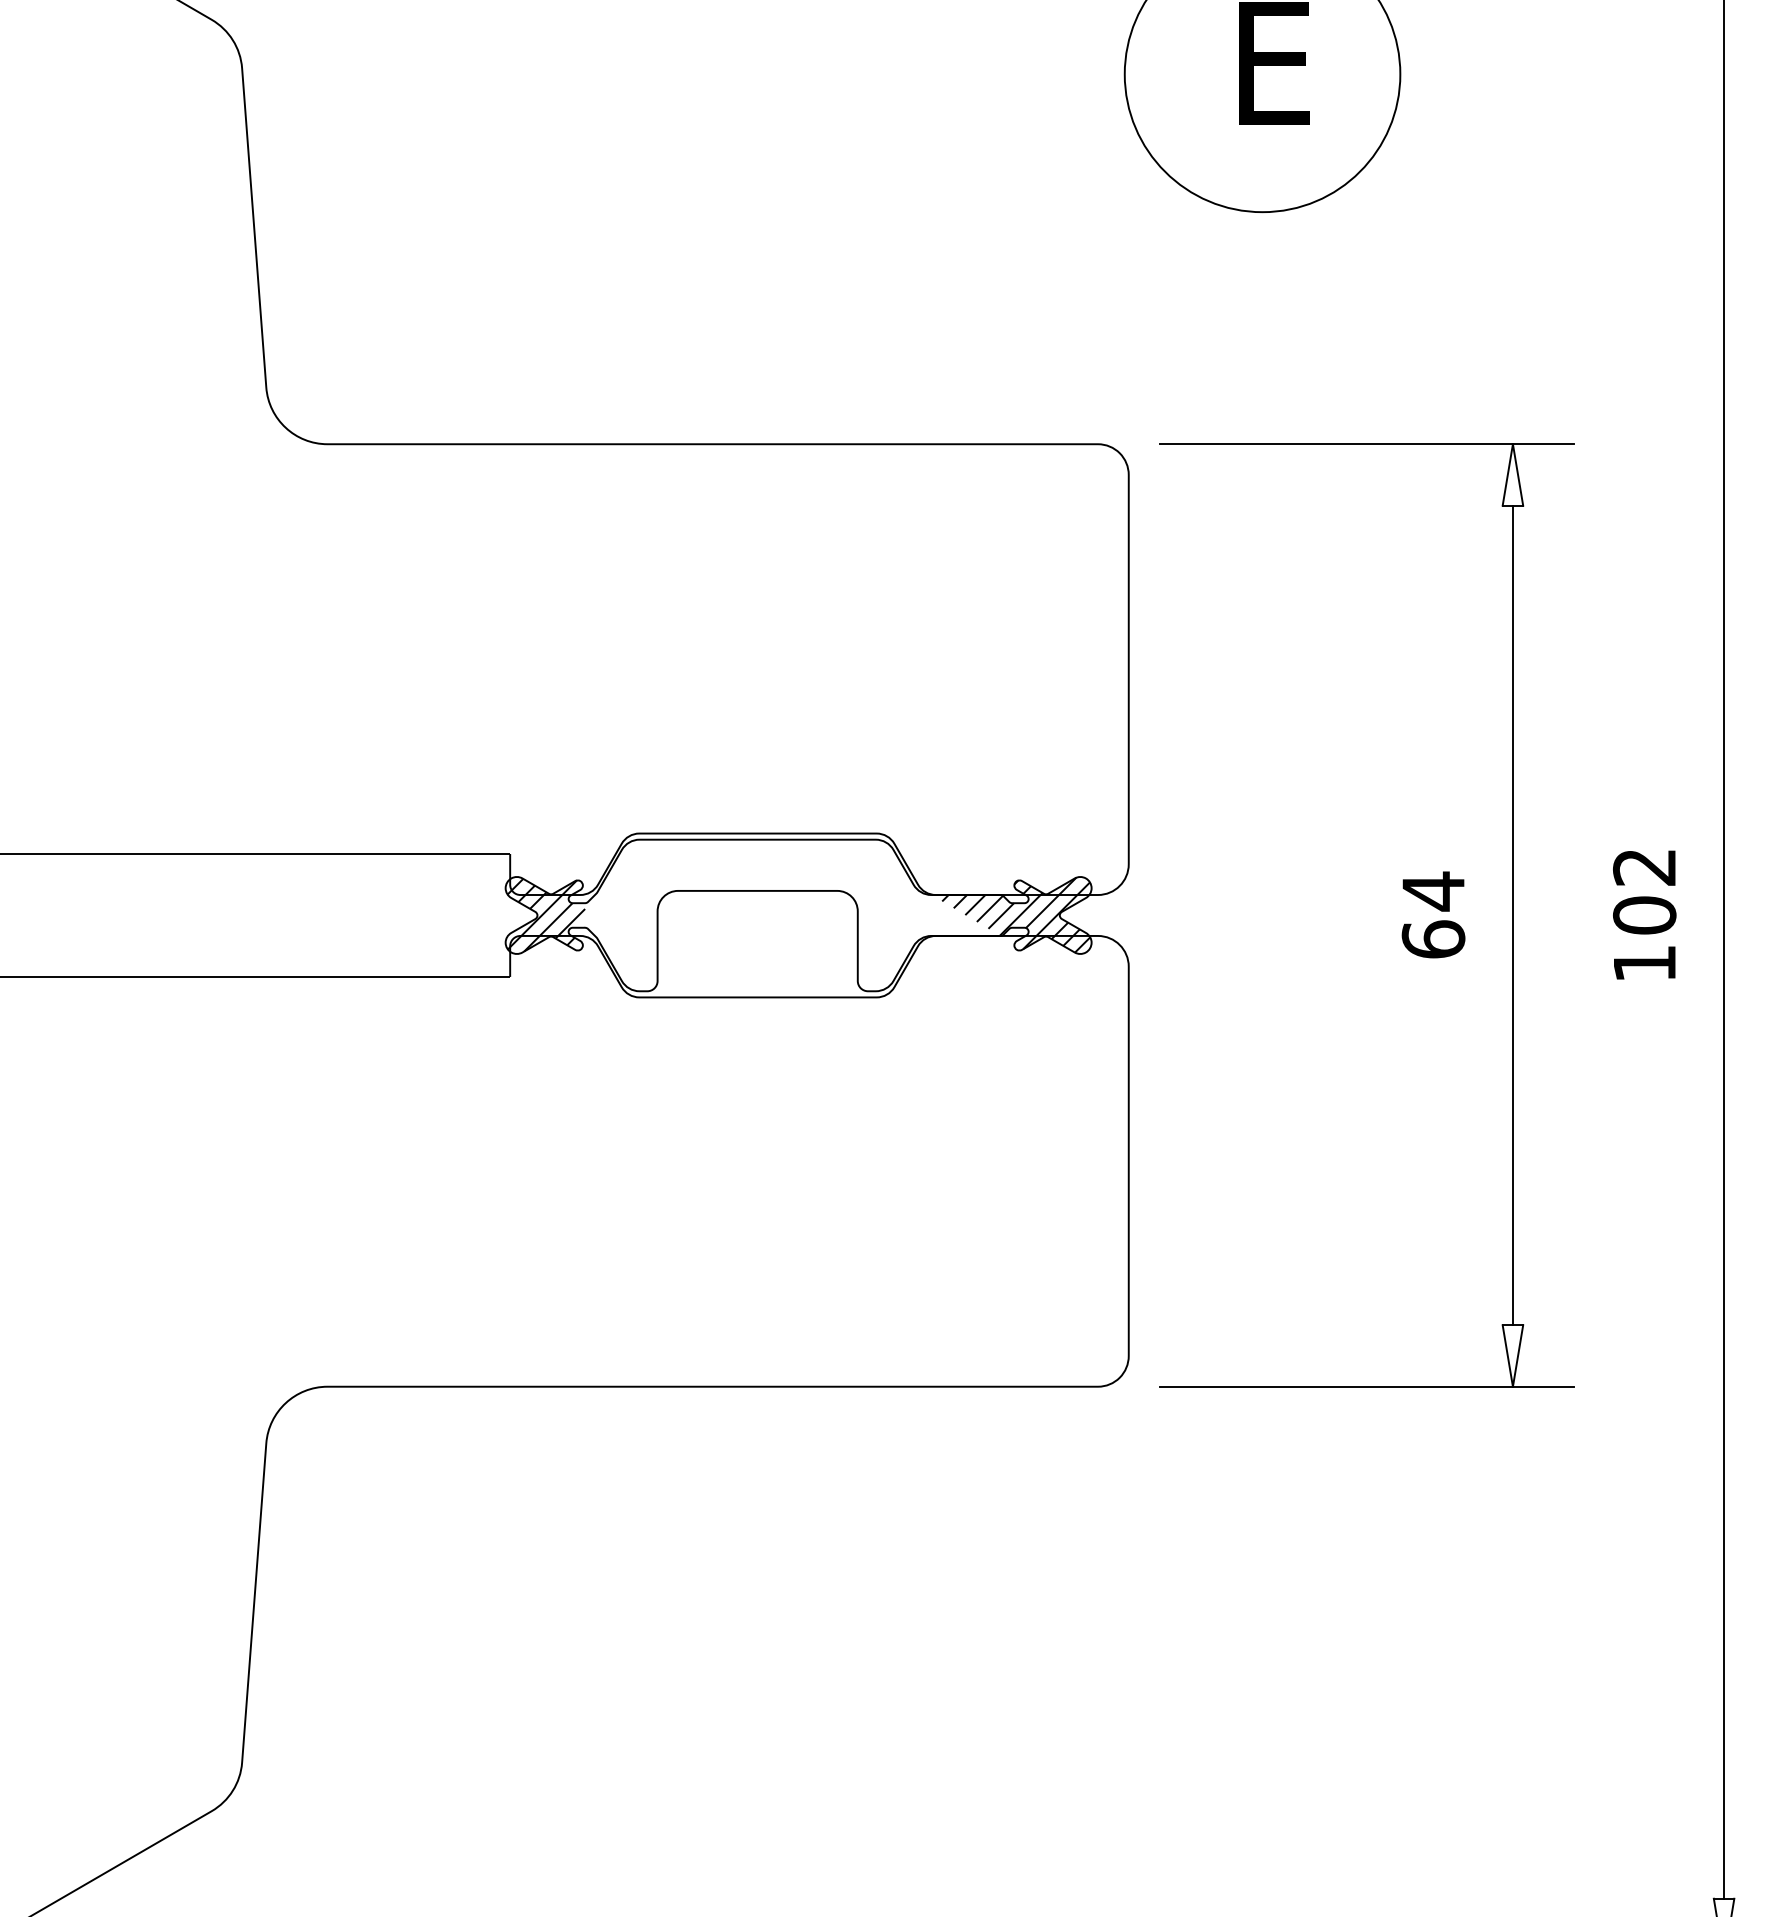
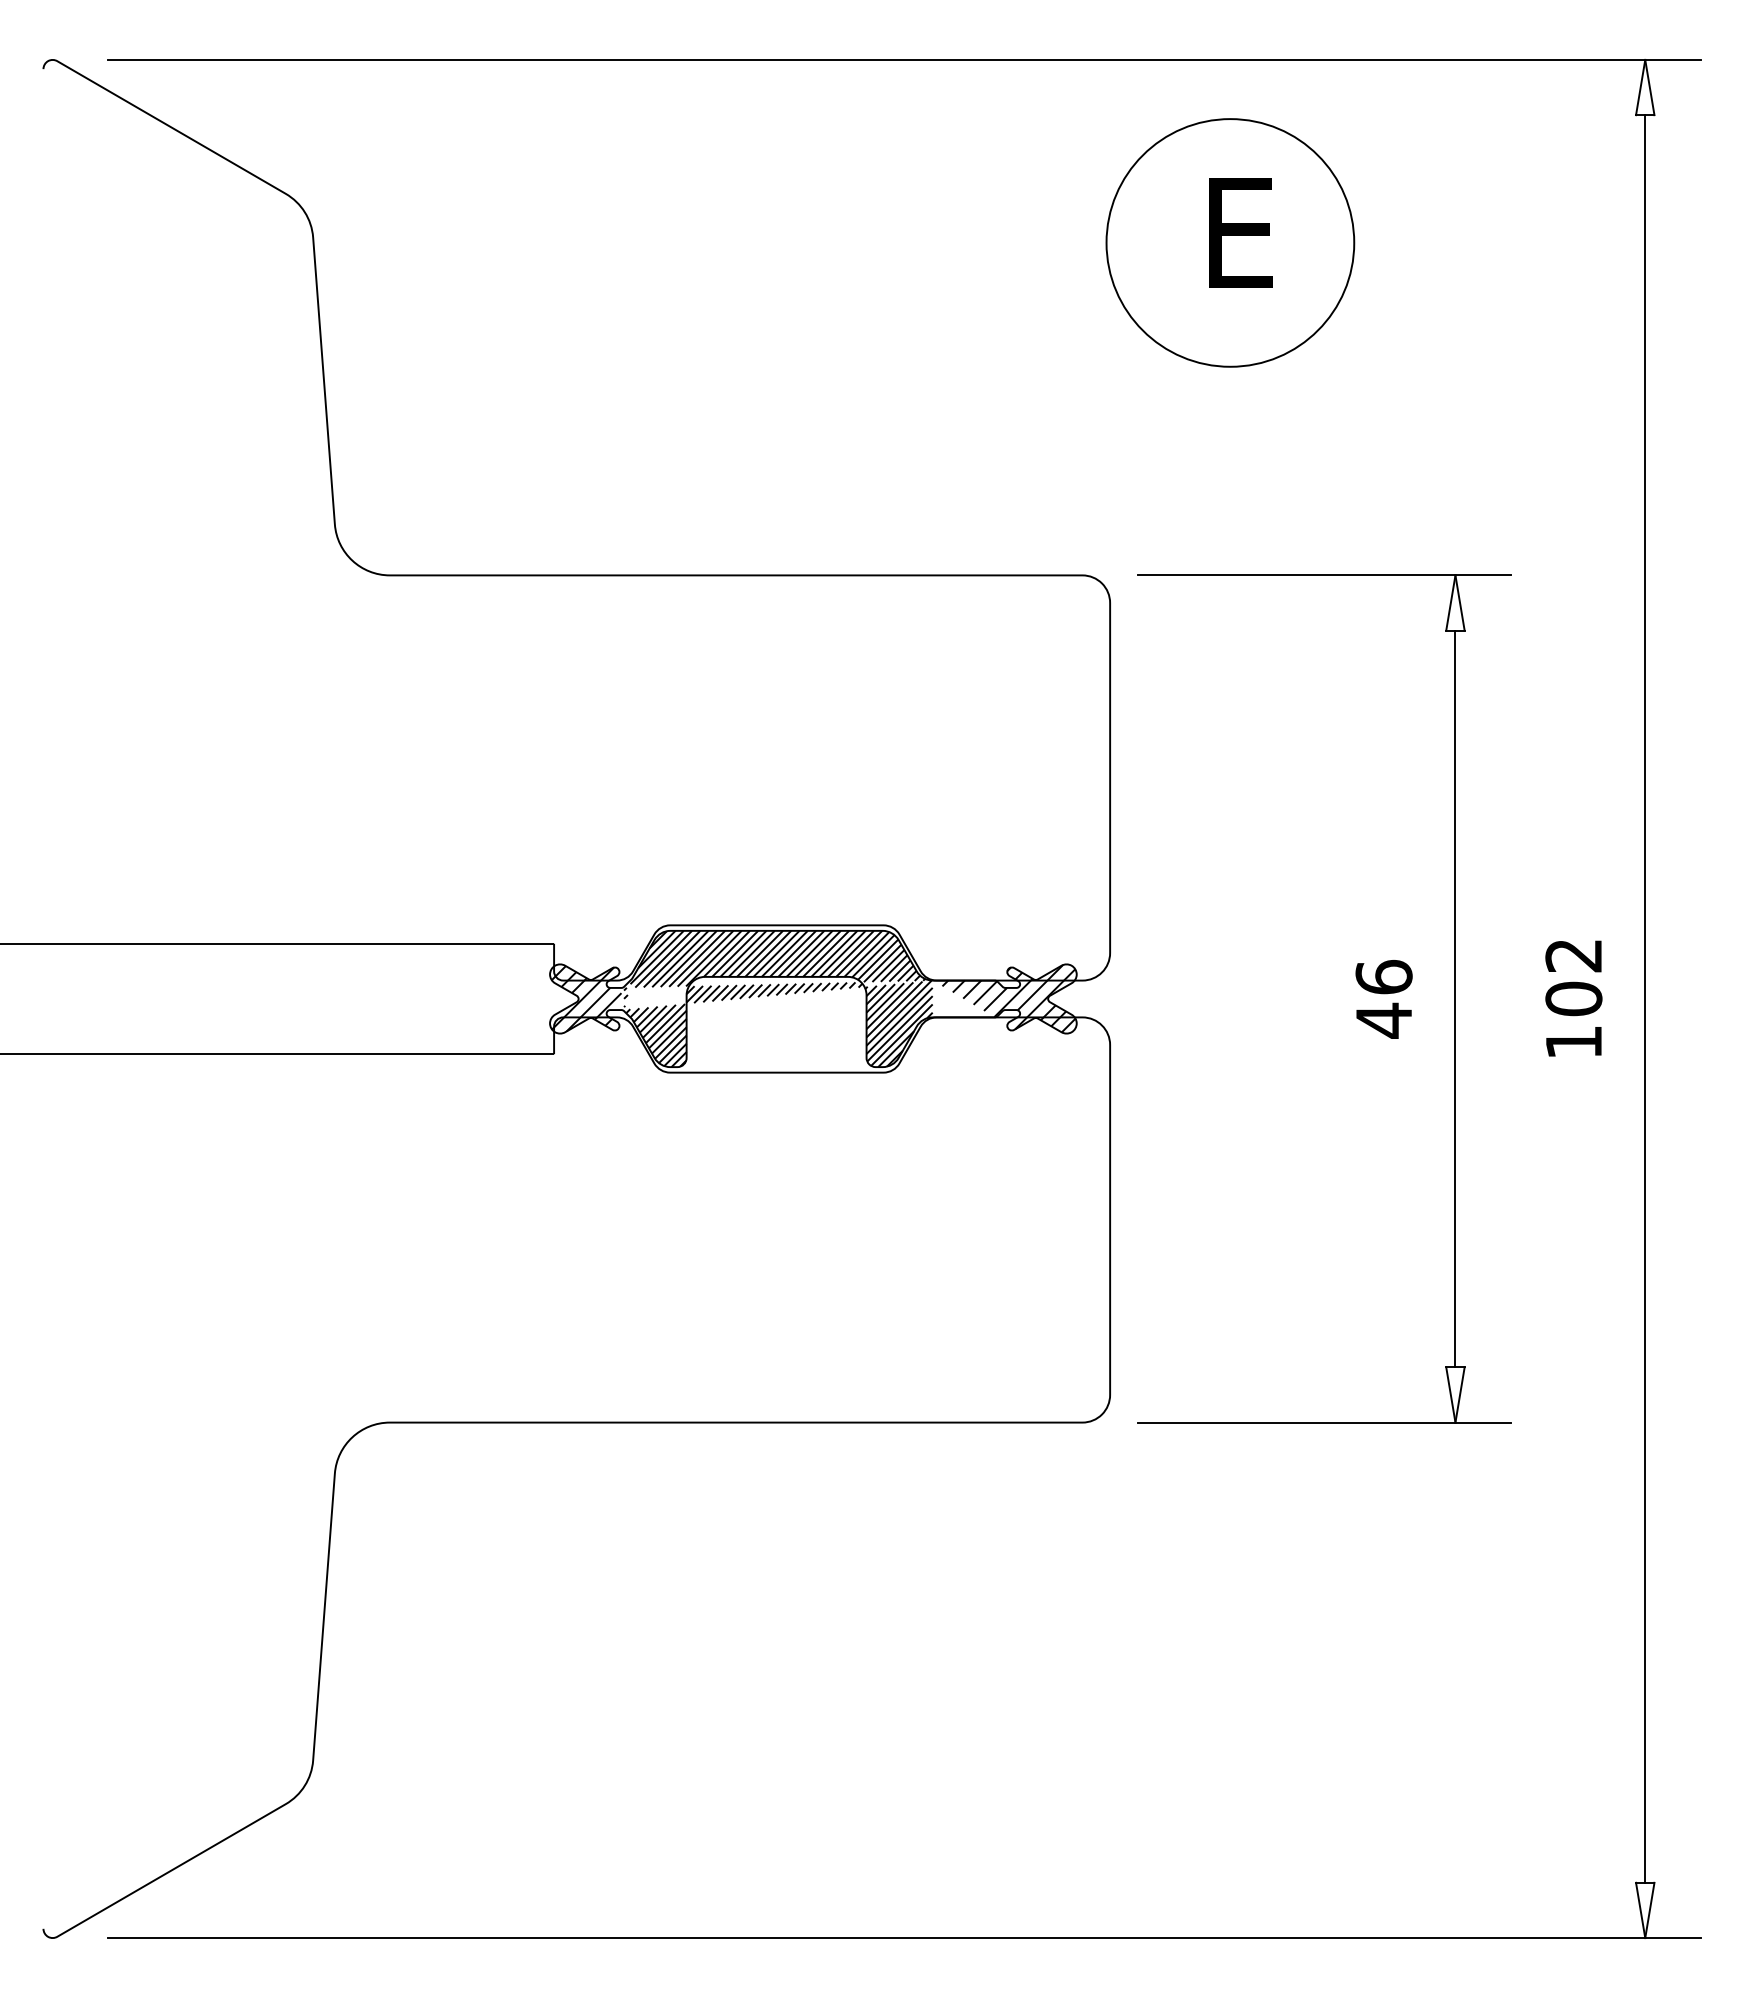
hatch: (759, 914) -> (778, 998), added
text: (1432, 914) -> (1383, 998), 64 -> 46

